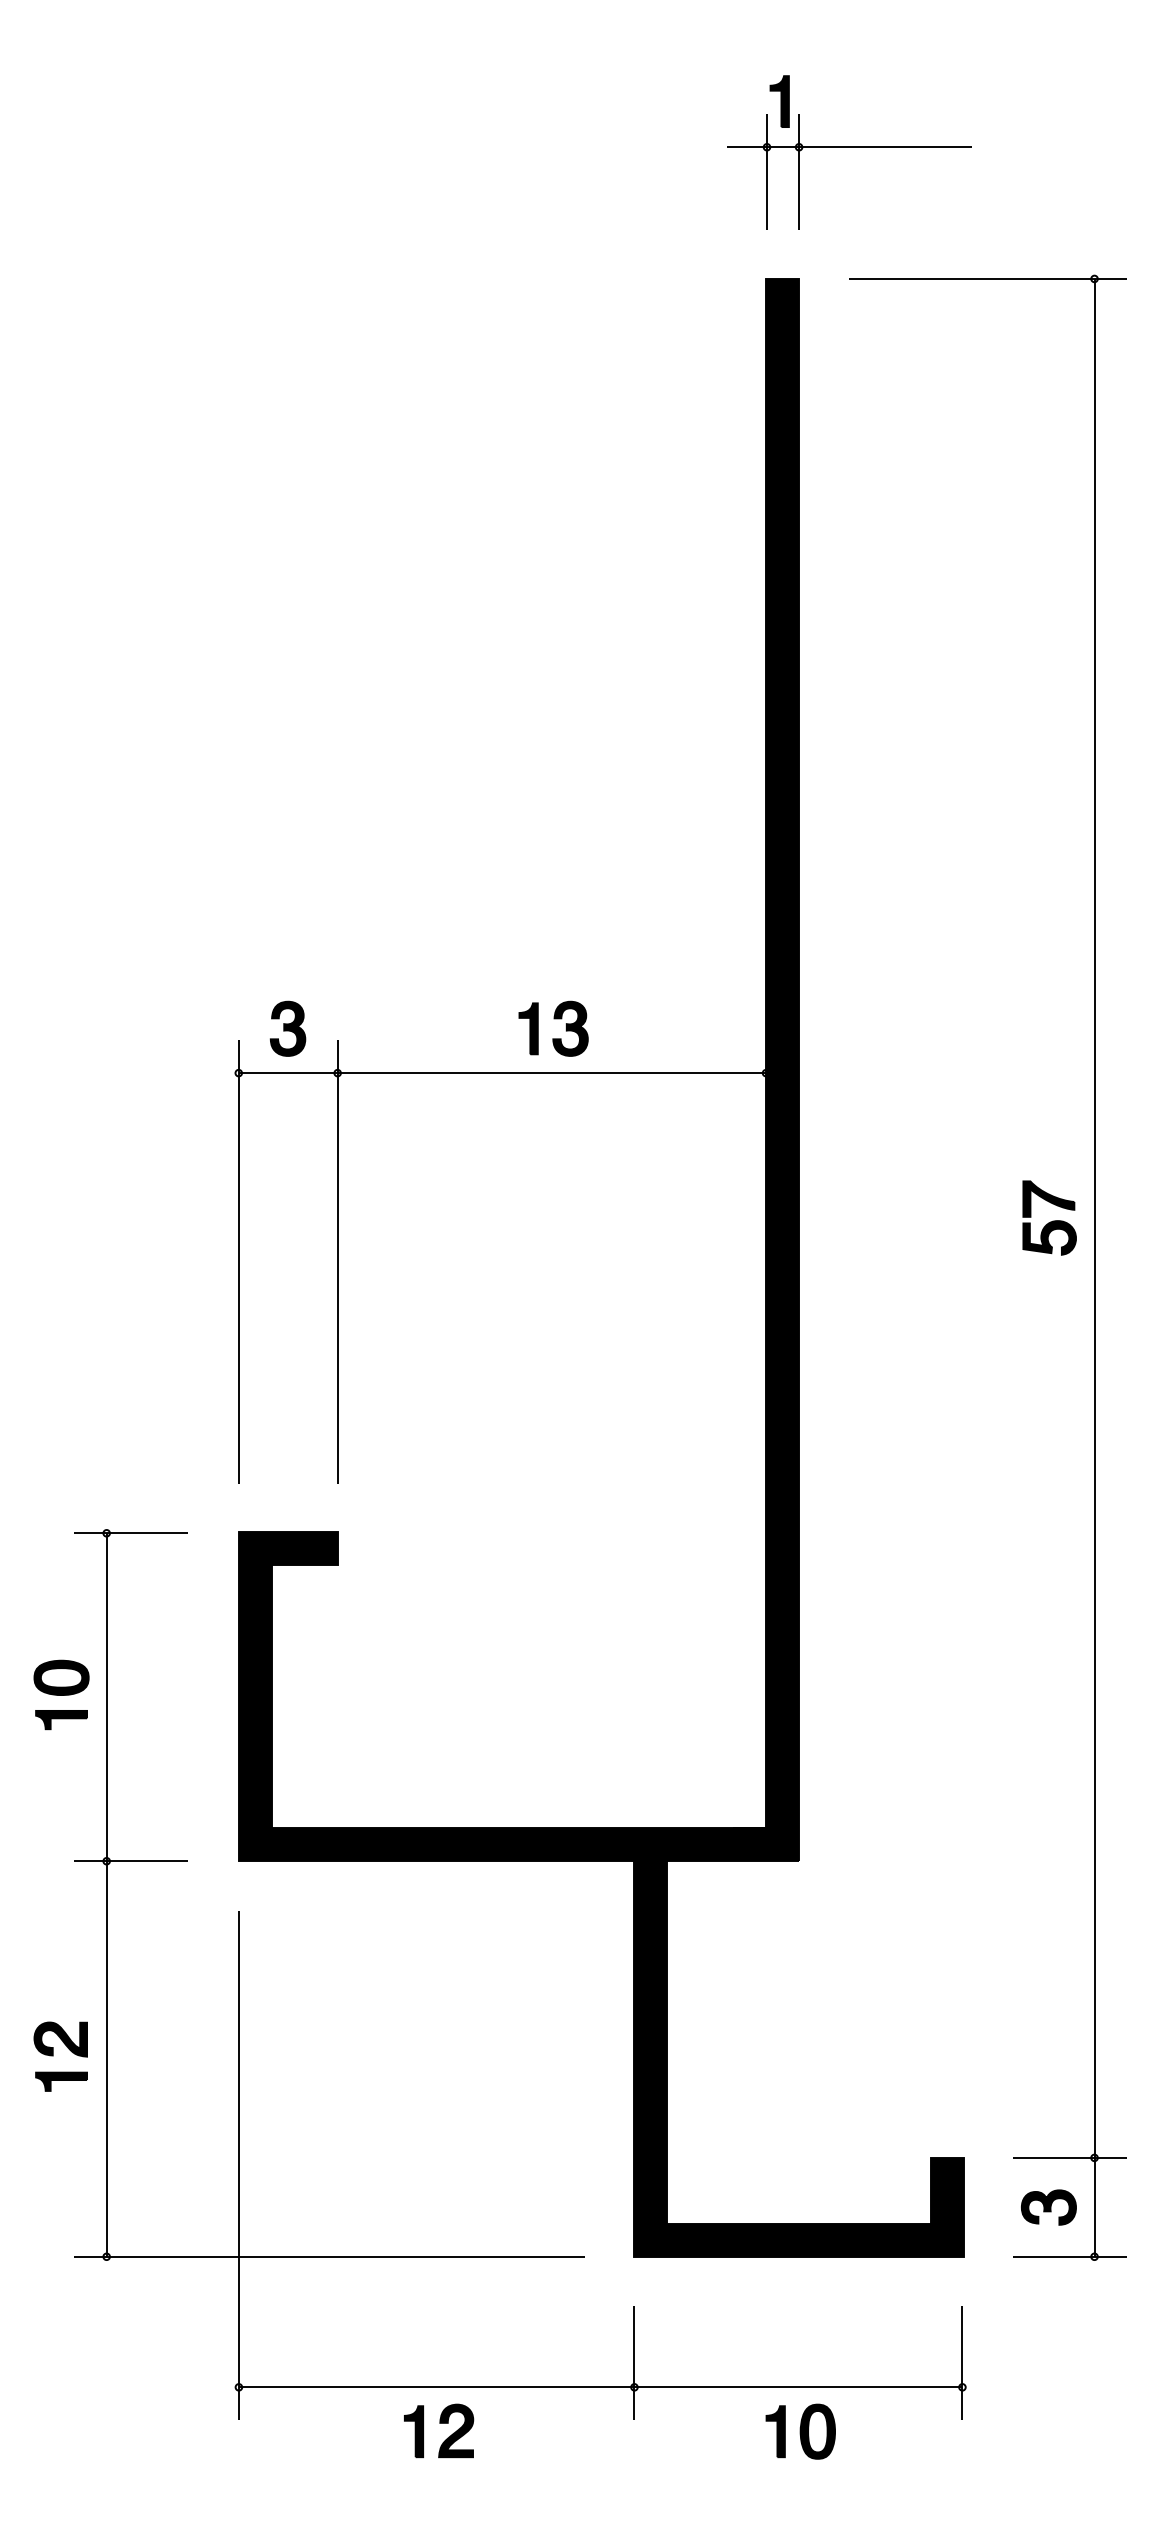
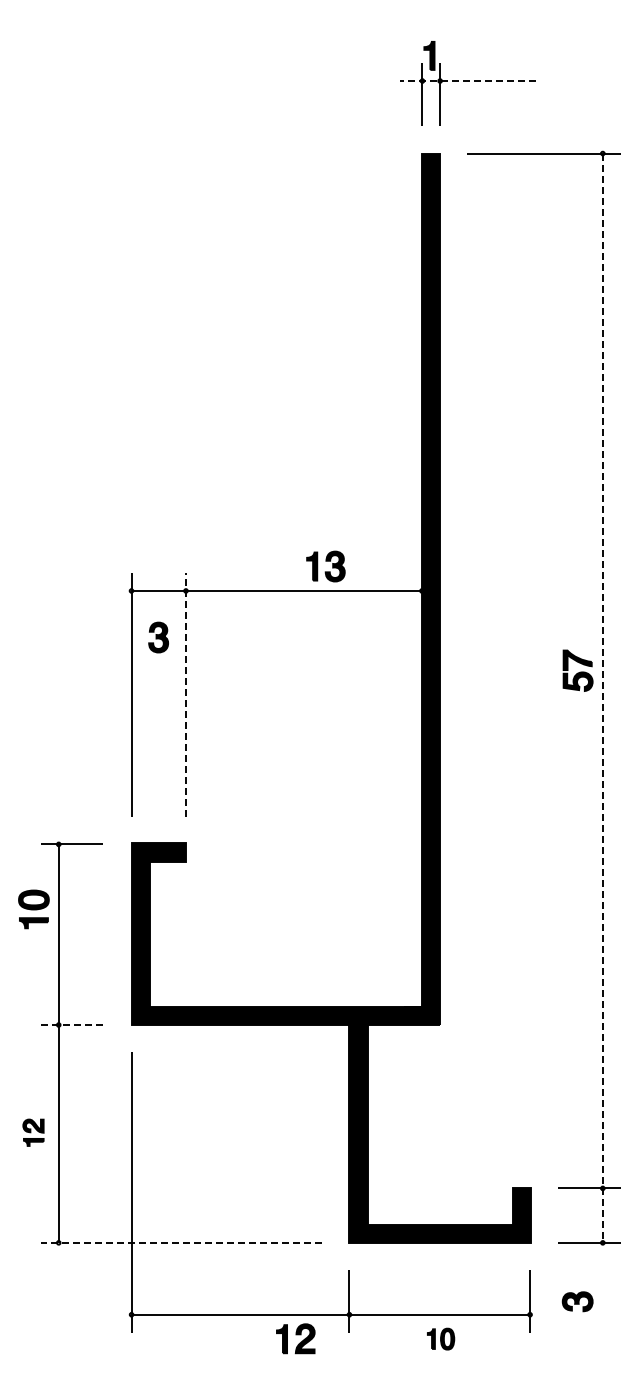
line: (848, 148) -> (467, 81), solid -> dashed
part: (287, 1028) -> (158, 637), moved
part: (552, 1028) -> (325, 566), moved
line: (336, 1261) -> (185, 694), solid -> dashed
line: (1093, 1268) -> (602, 698), solid -> dashed
part: (60, 1695) -> (33, 909), moved
line: (129, 1862) -> (71, 1025), solid -> dashed
part: (60, 2056) -> (33, 1132), size x0.7
part: (1048, 2207) -> (577, 1301), moved
line: (329, 2256) -> (181, 1242), solid -> dashed
part: (438, 2430) -> (295, 1338), moved
part: (799, 2430) -> (440, 1338), size x0.7

